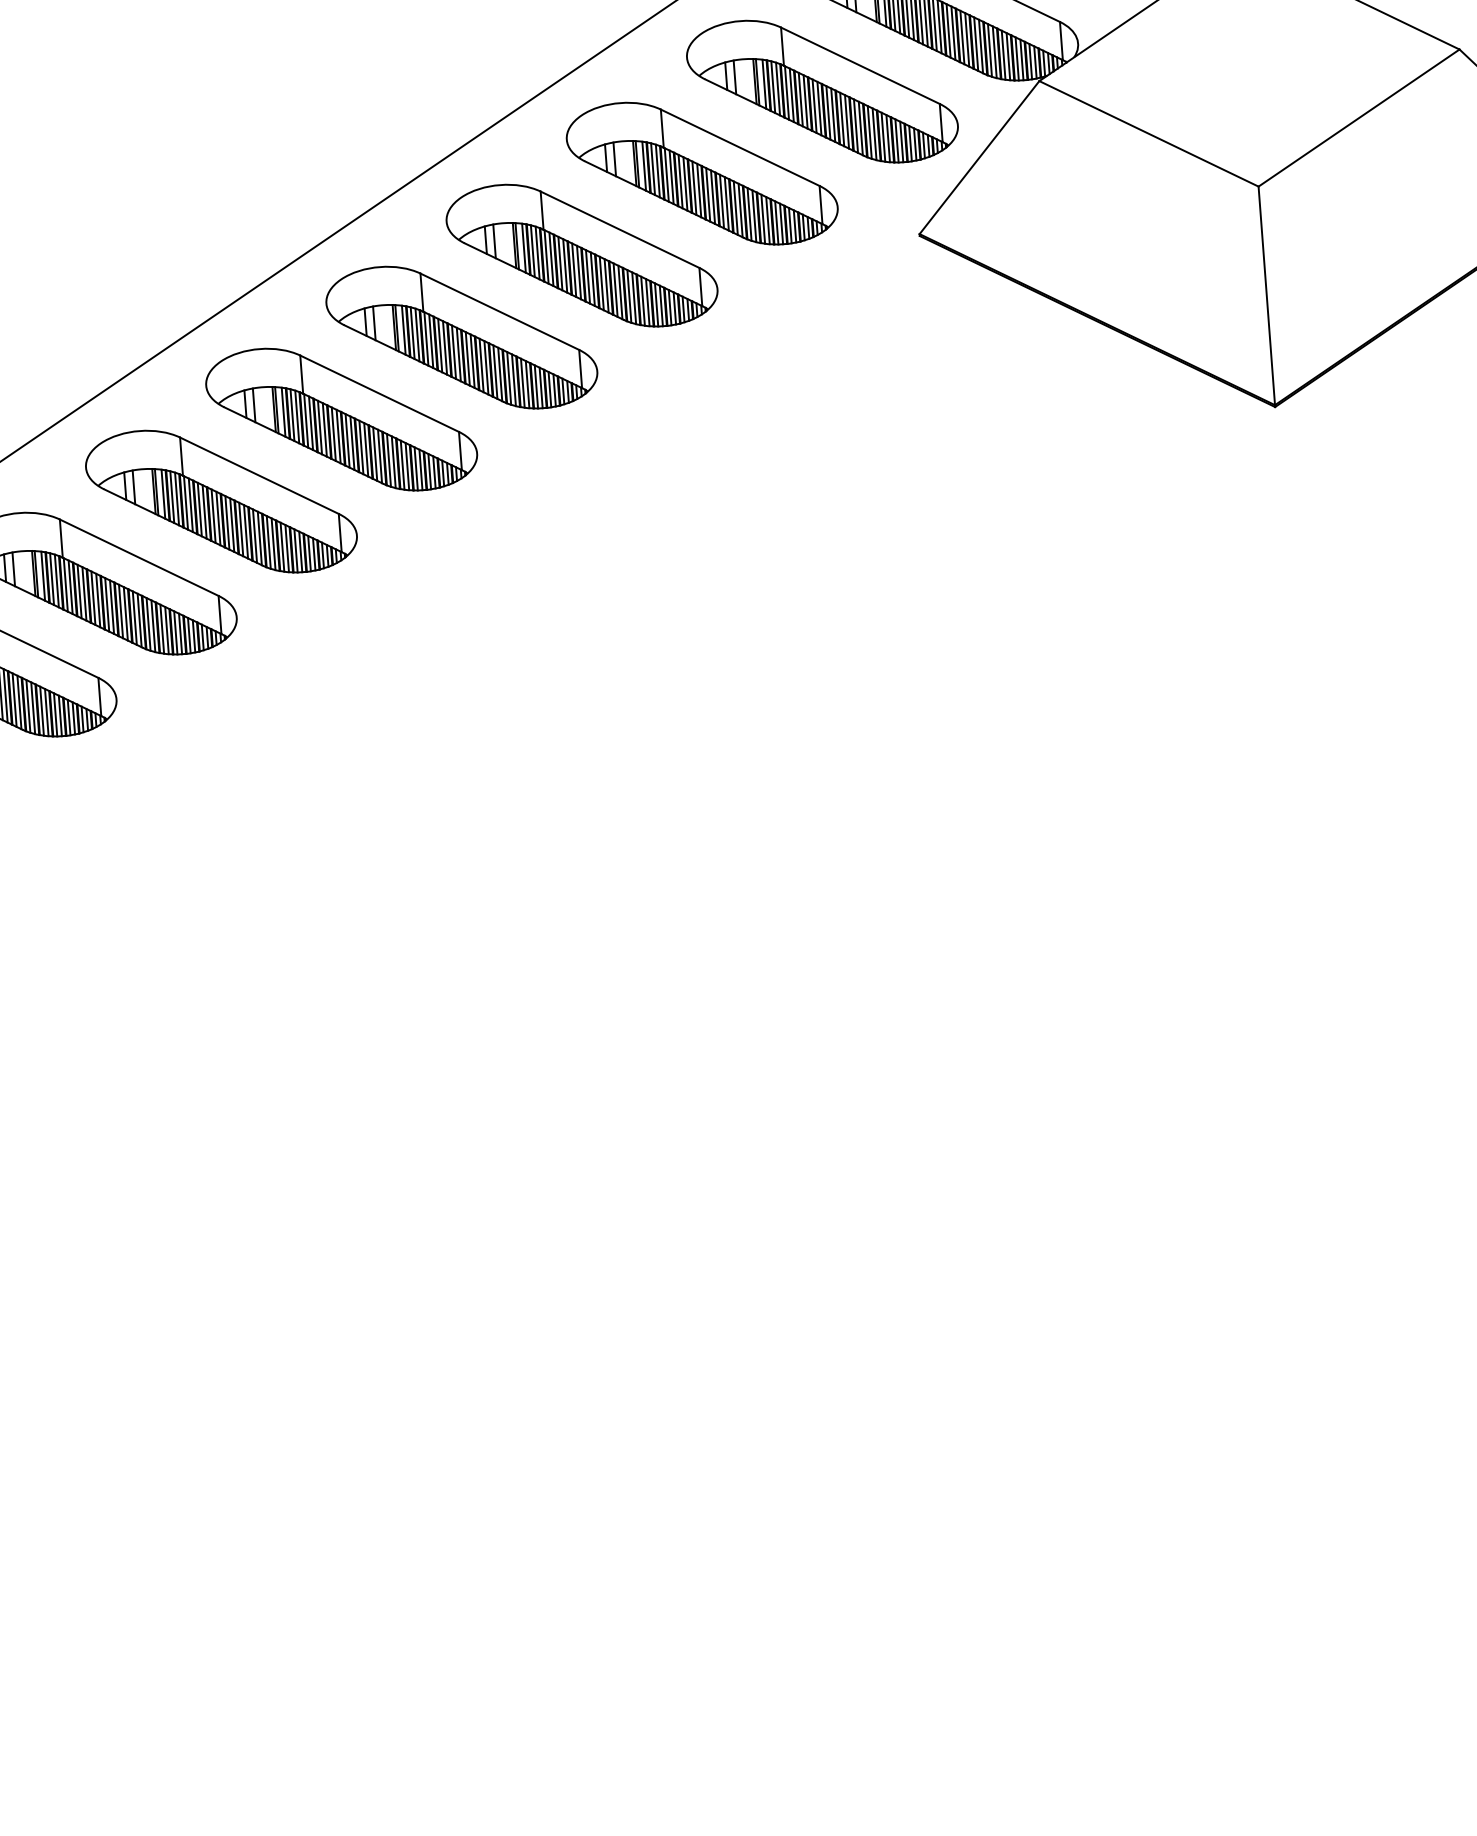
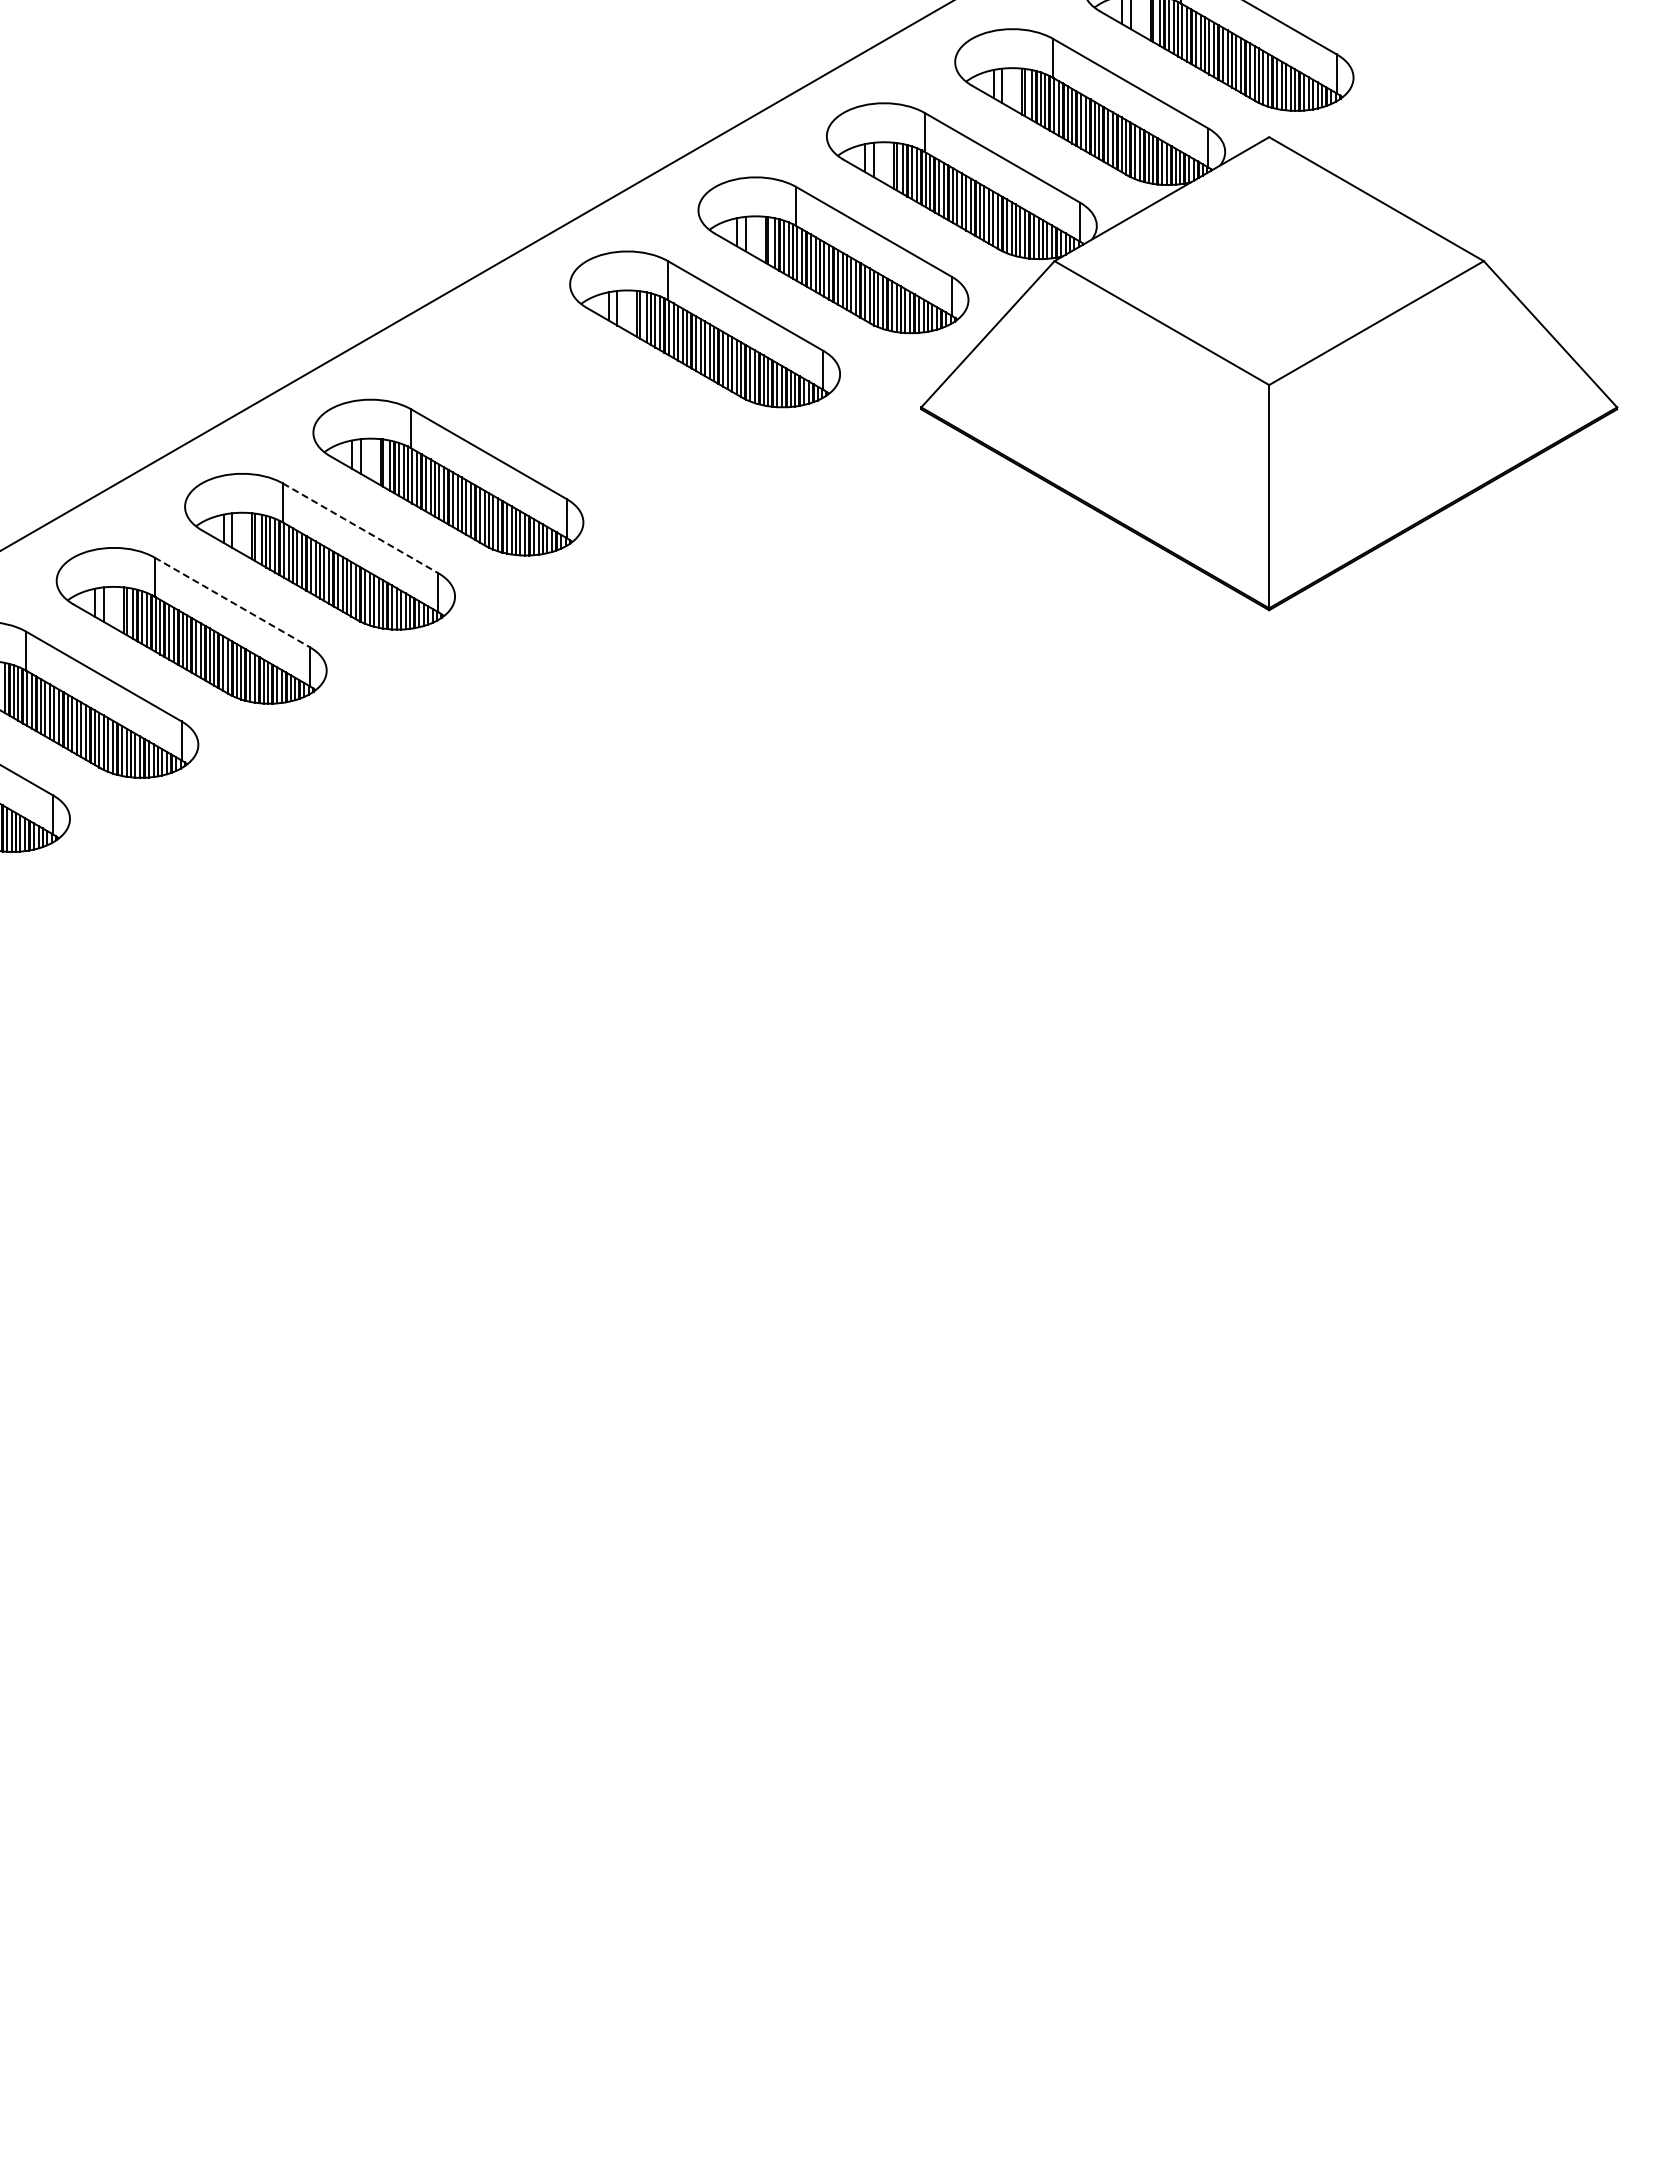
part: (581, 255) -> (576, 403), removed
line: (379, 393) -> (360, 528), solid -> dashed
line: (259, 475) -> (232, 602), solid -> dashed

